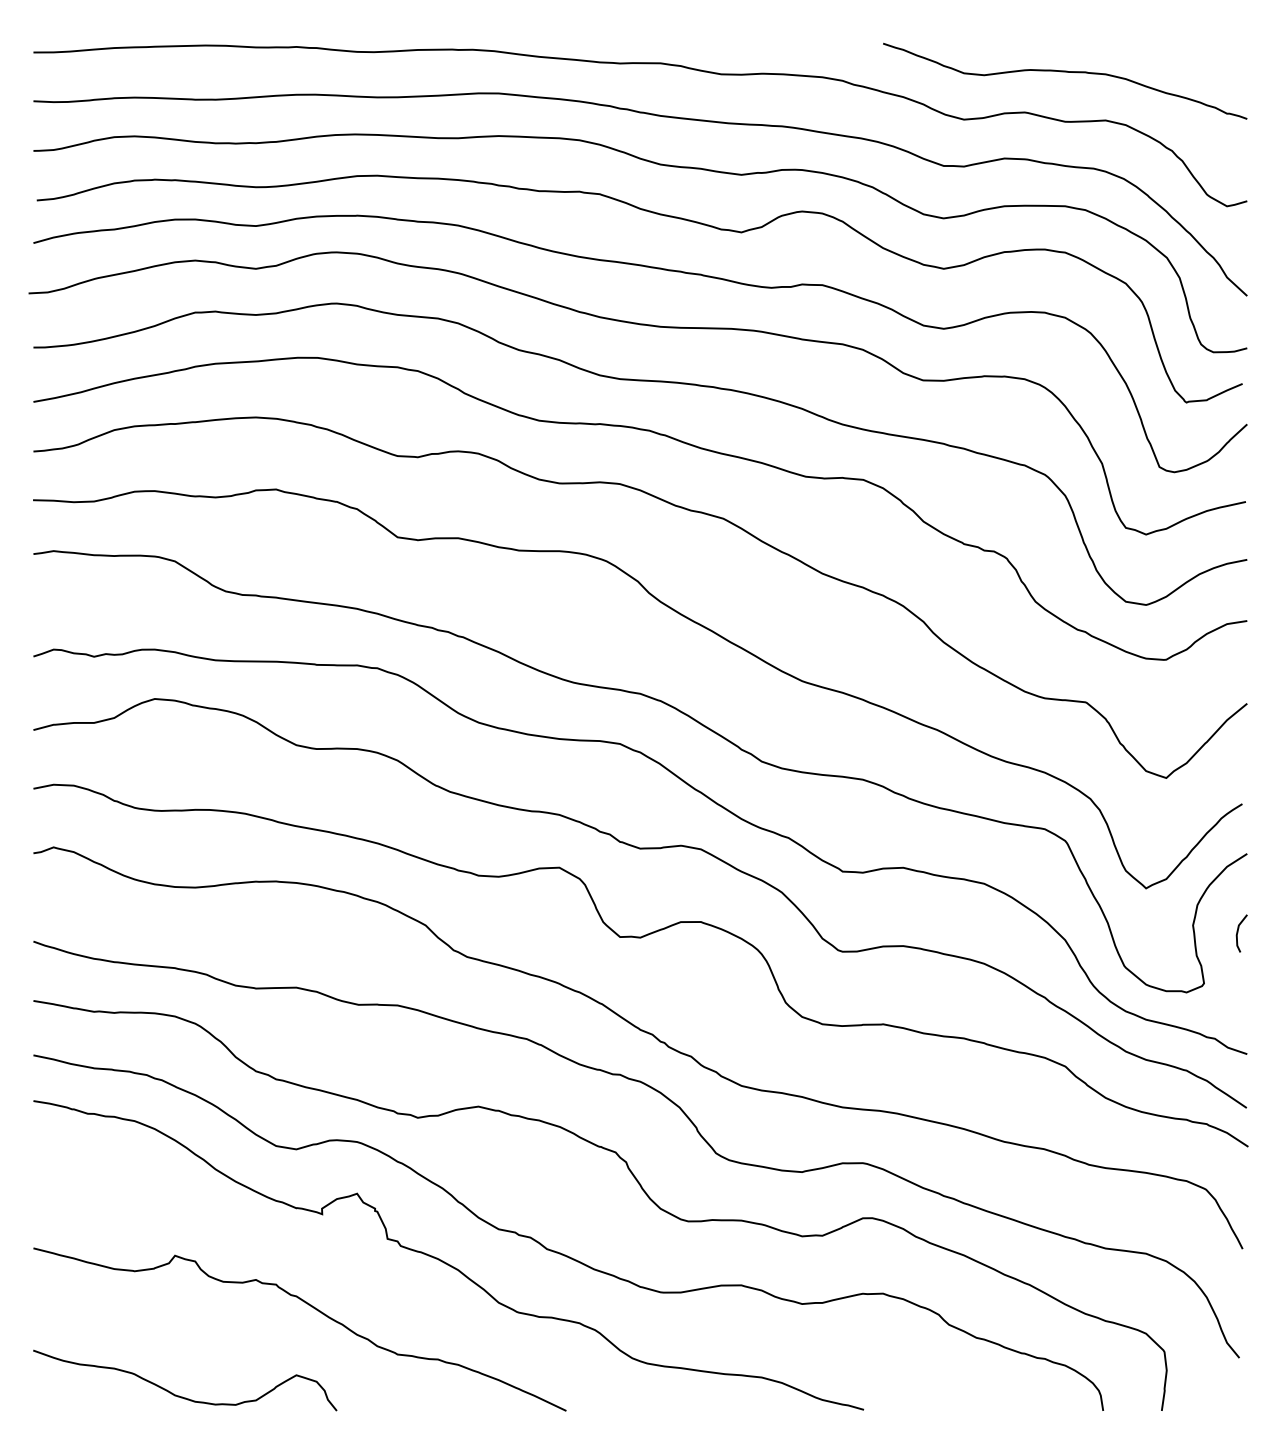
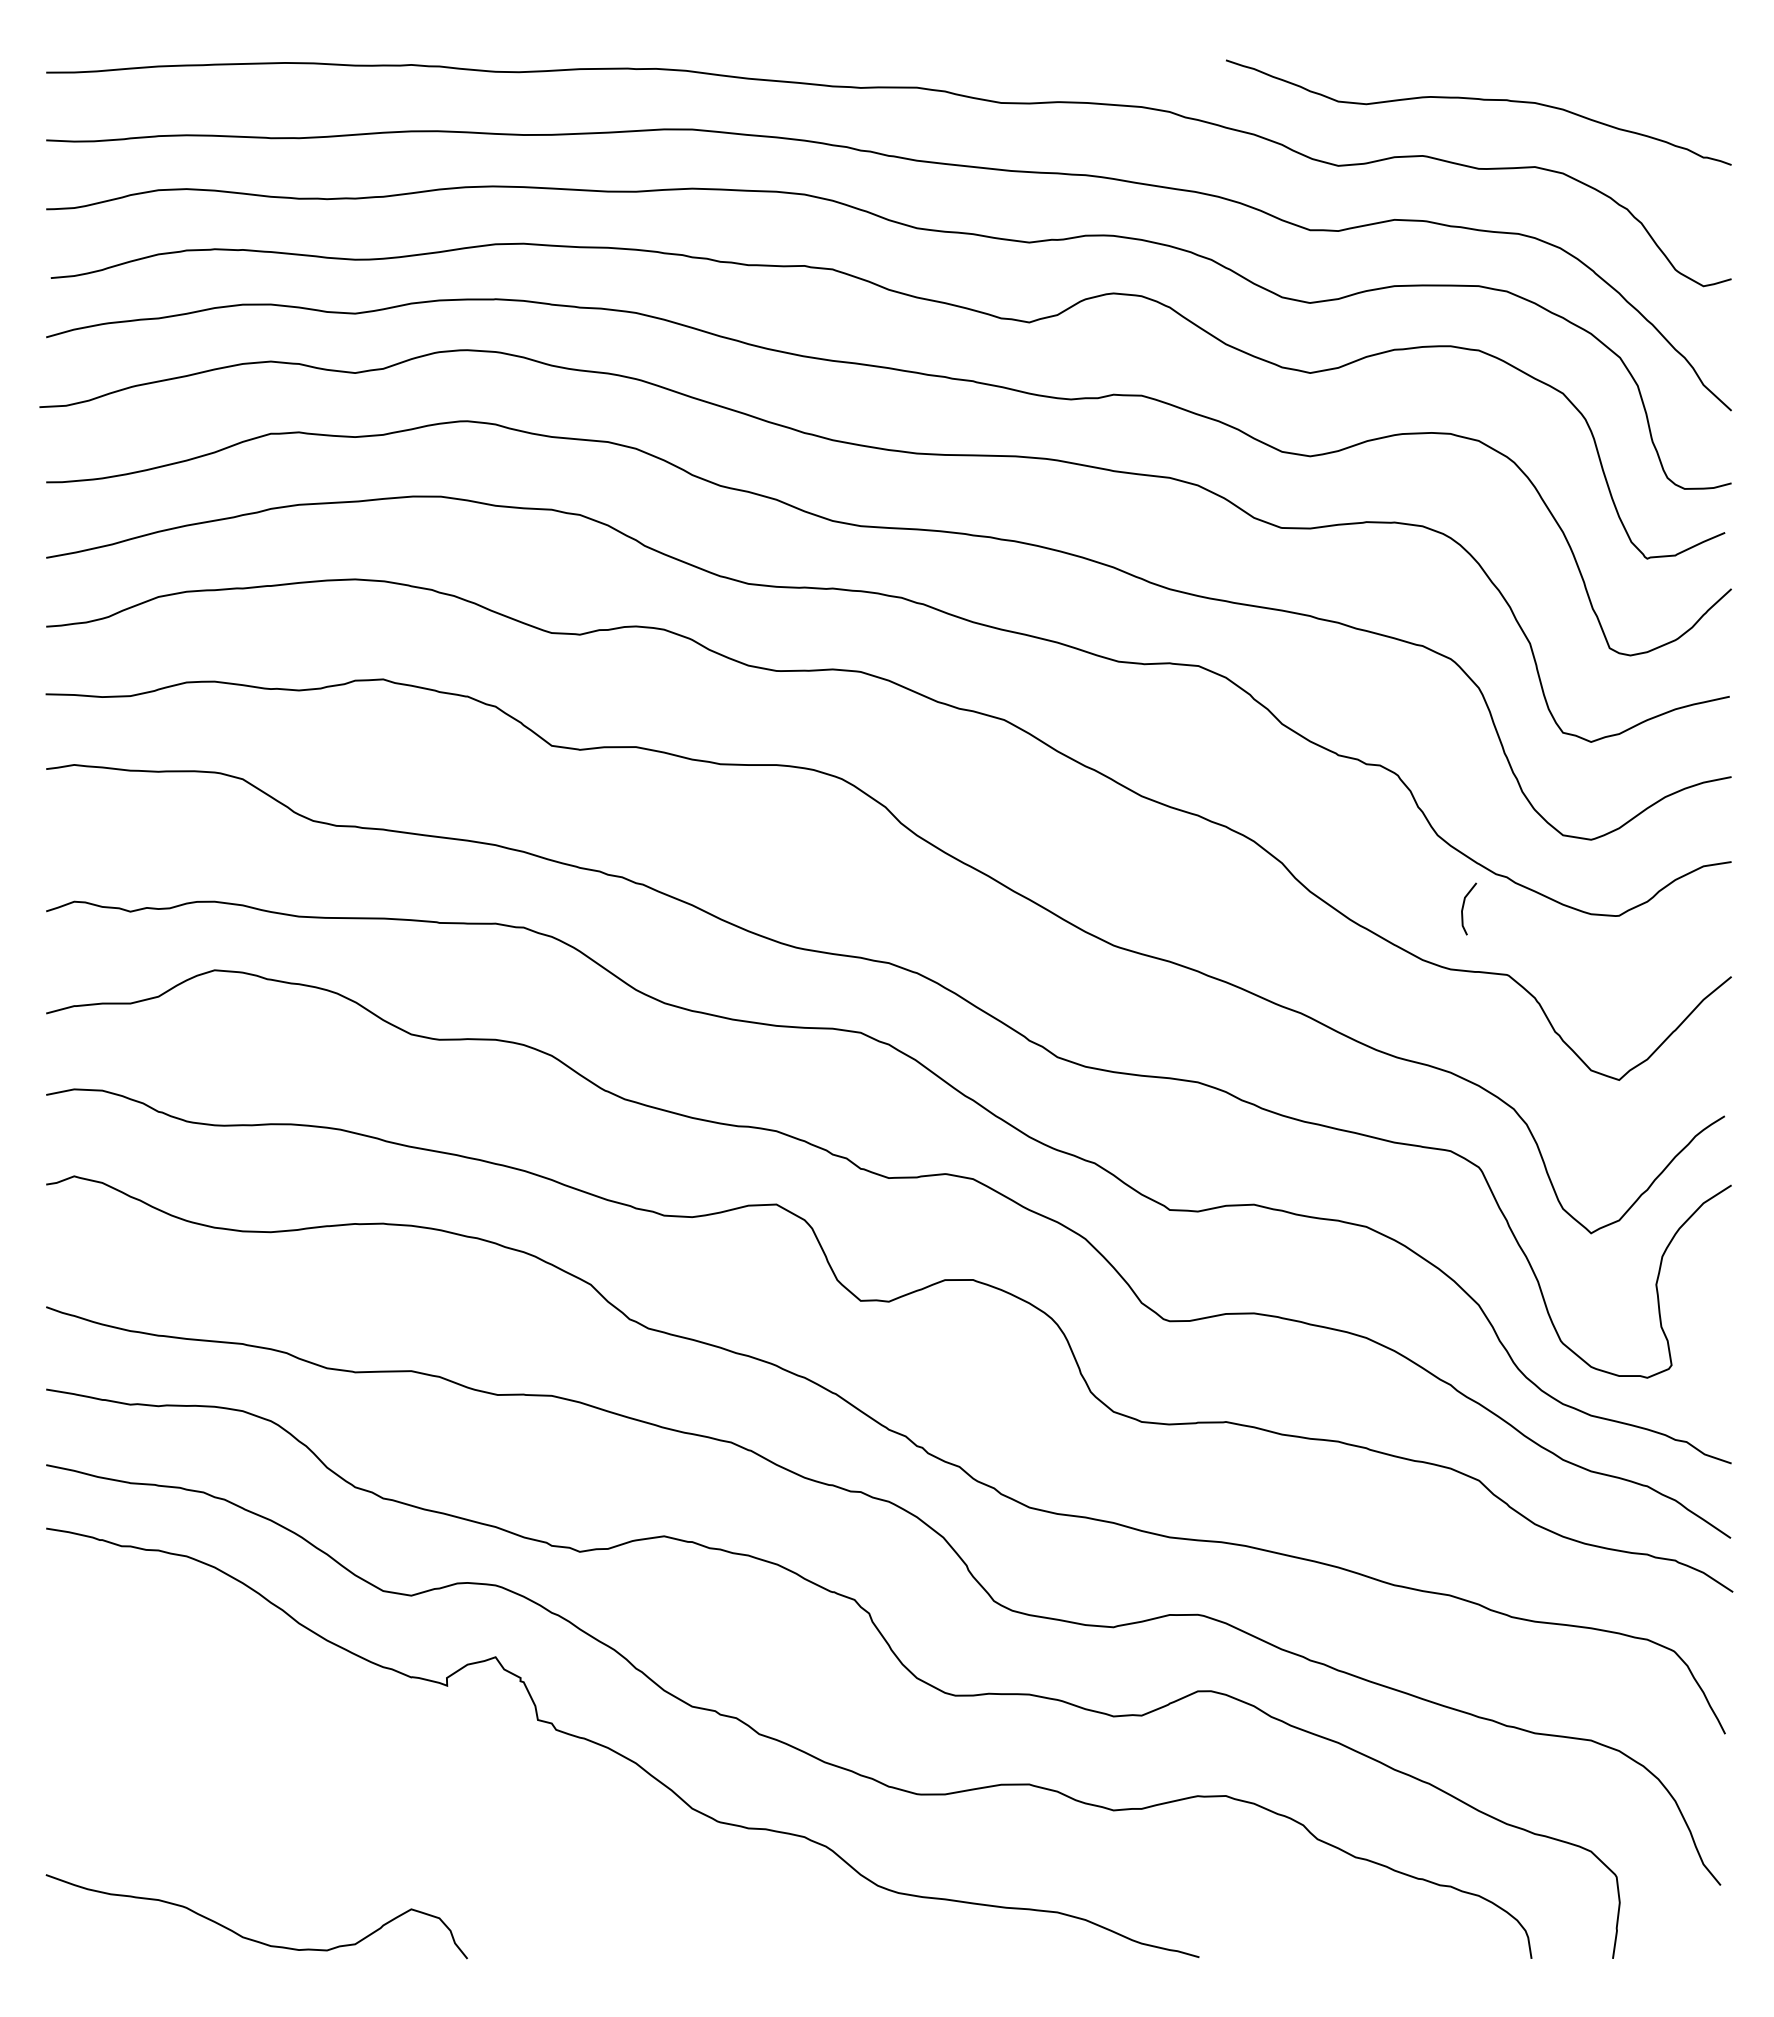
line: (1238, 931) -> (1464, 905), moved
curve: (312, 1307) -> (433, 1815), removed

